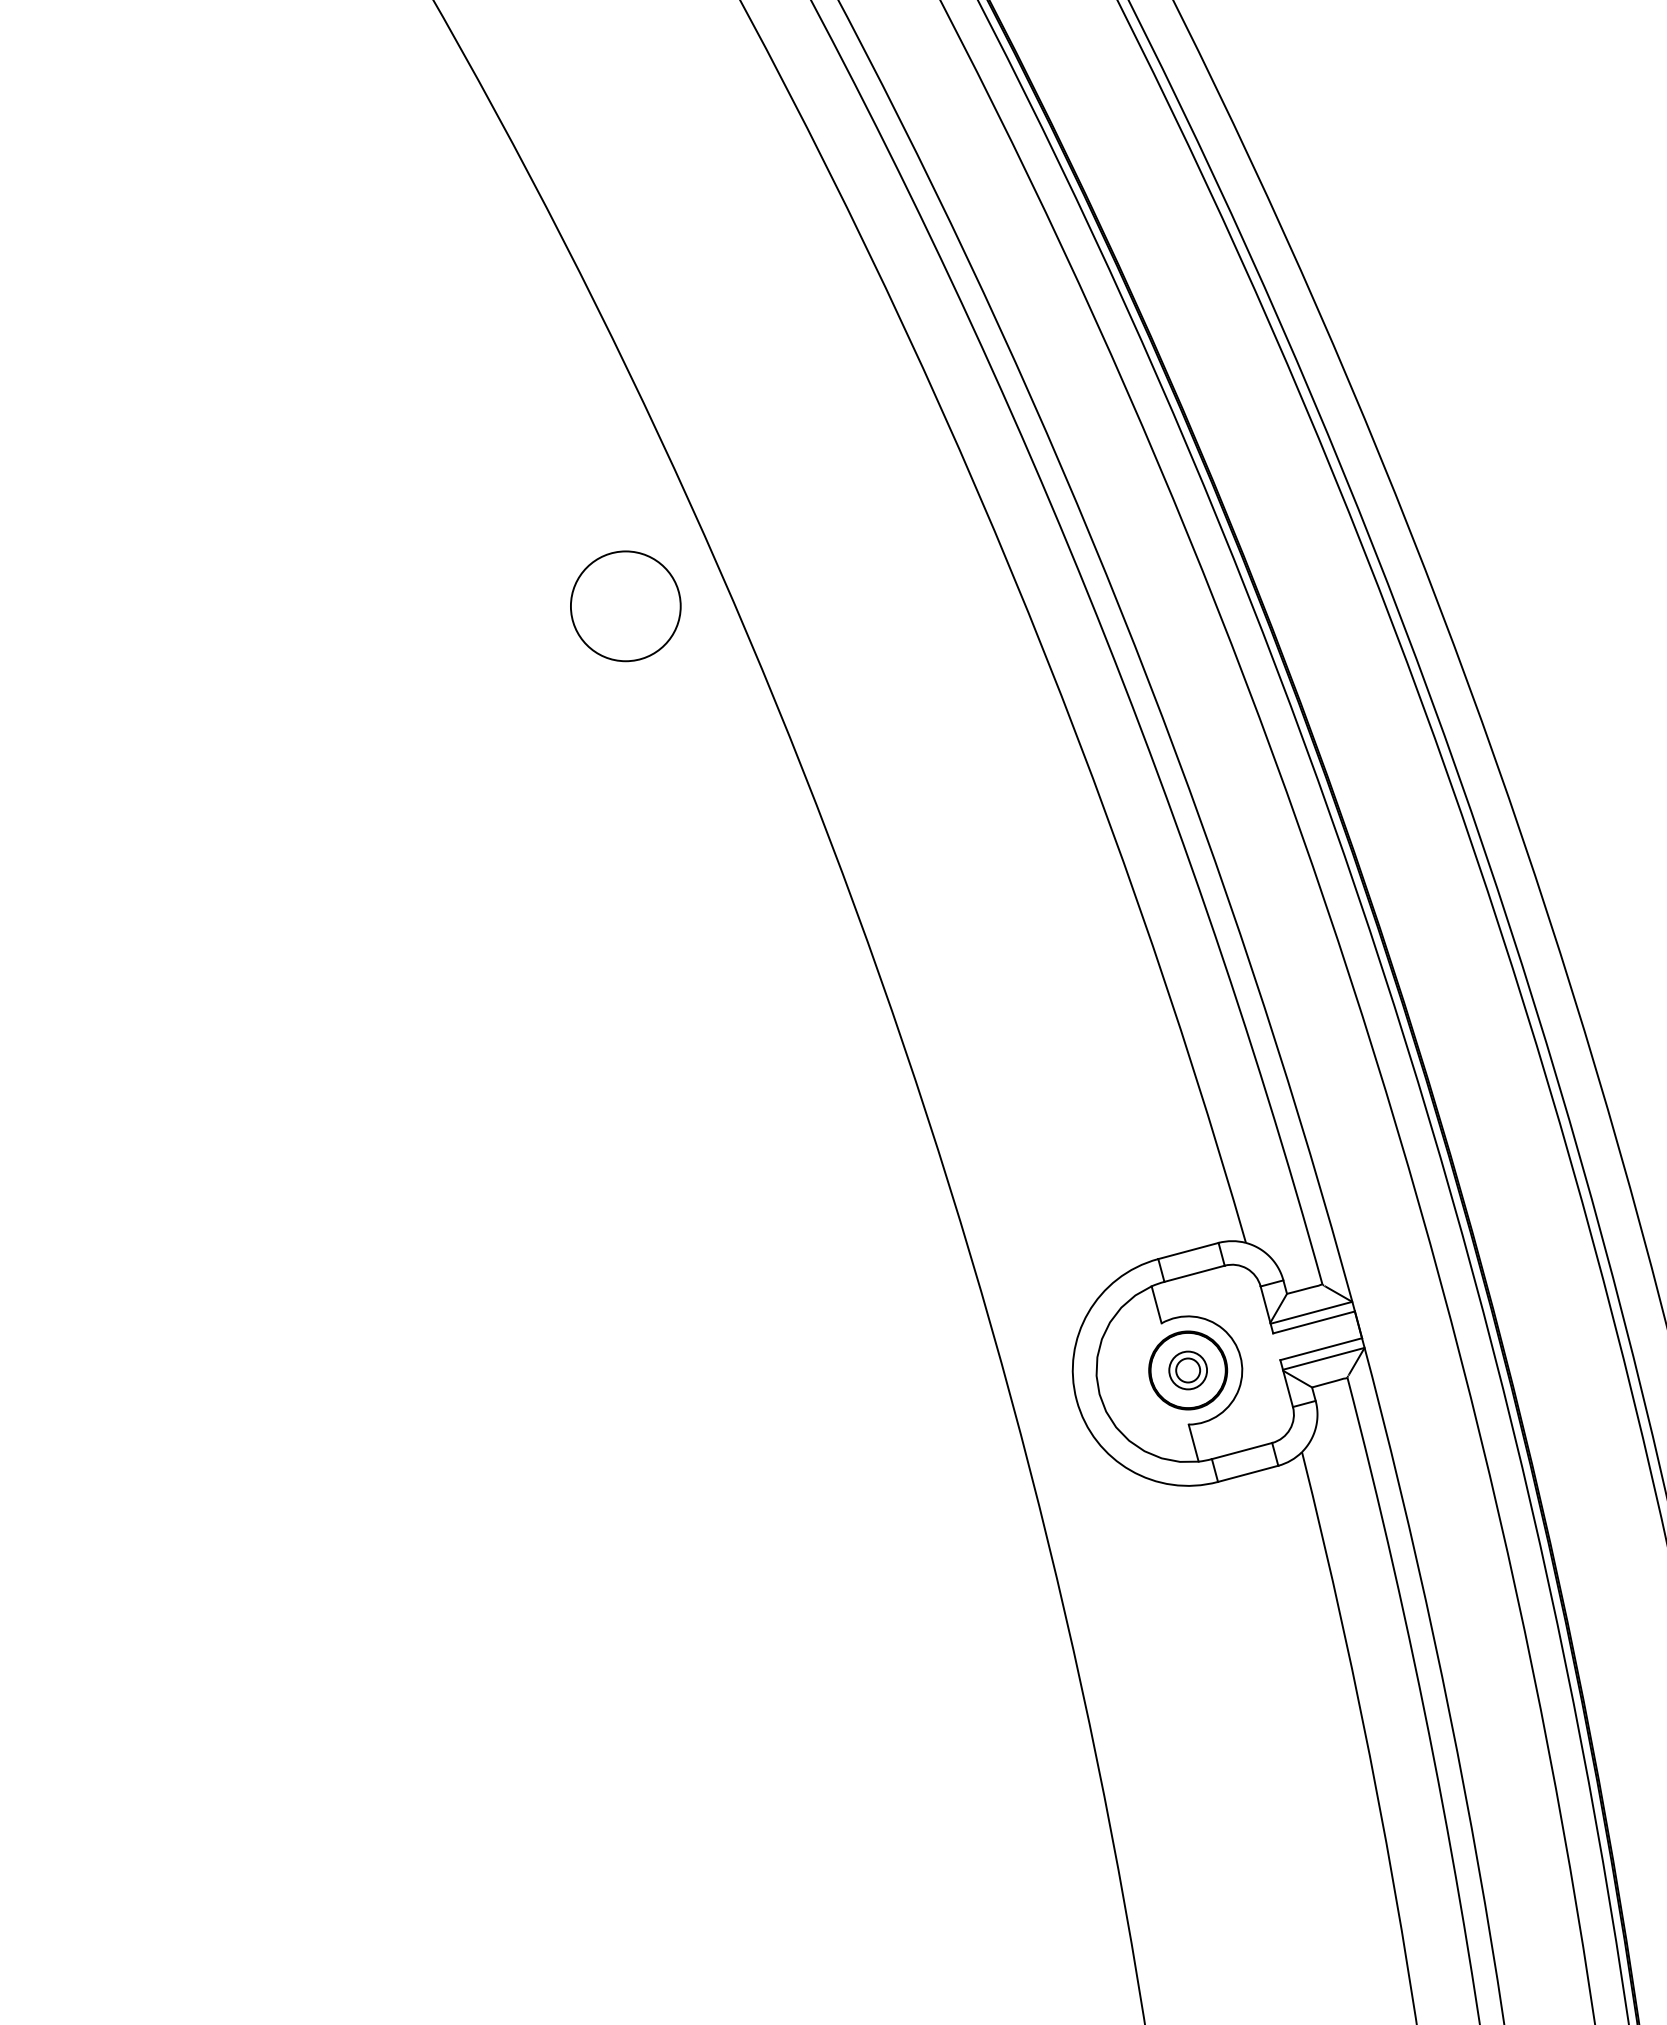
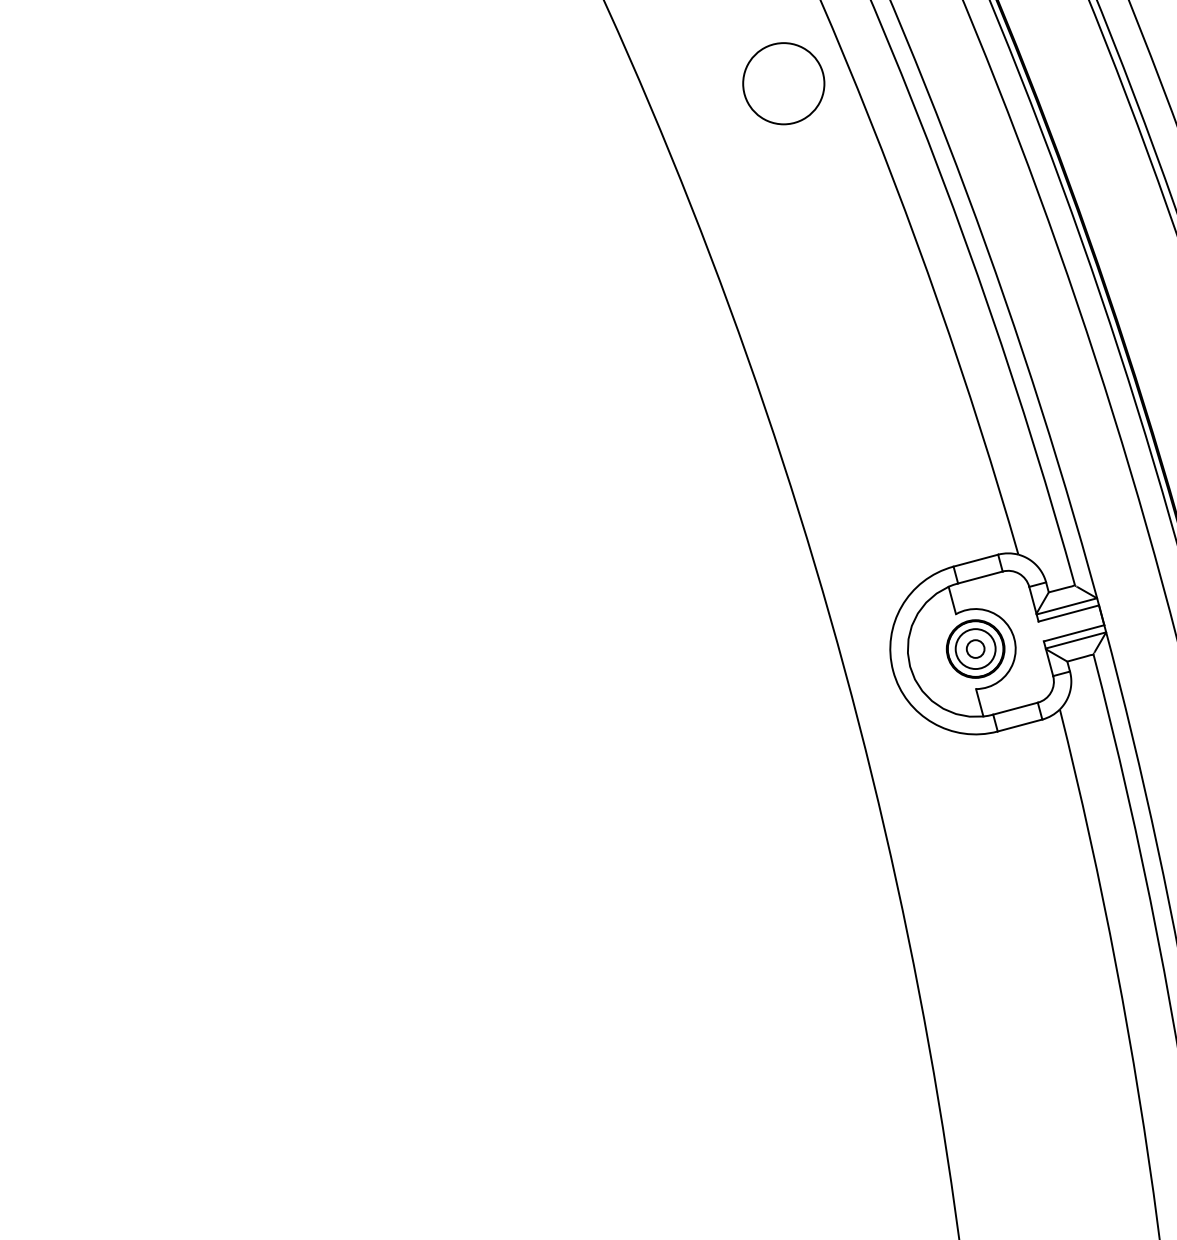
circle: (625, 606) -> (783, 83), moved
circle: (1188, 1370) -> (975, 649), size x1.43

